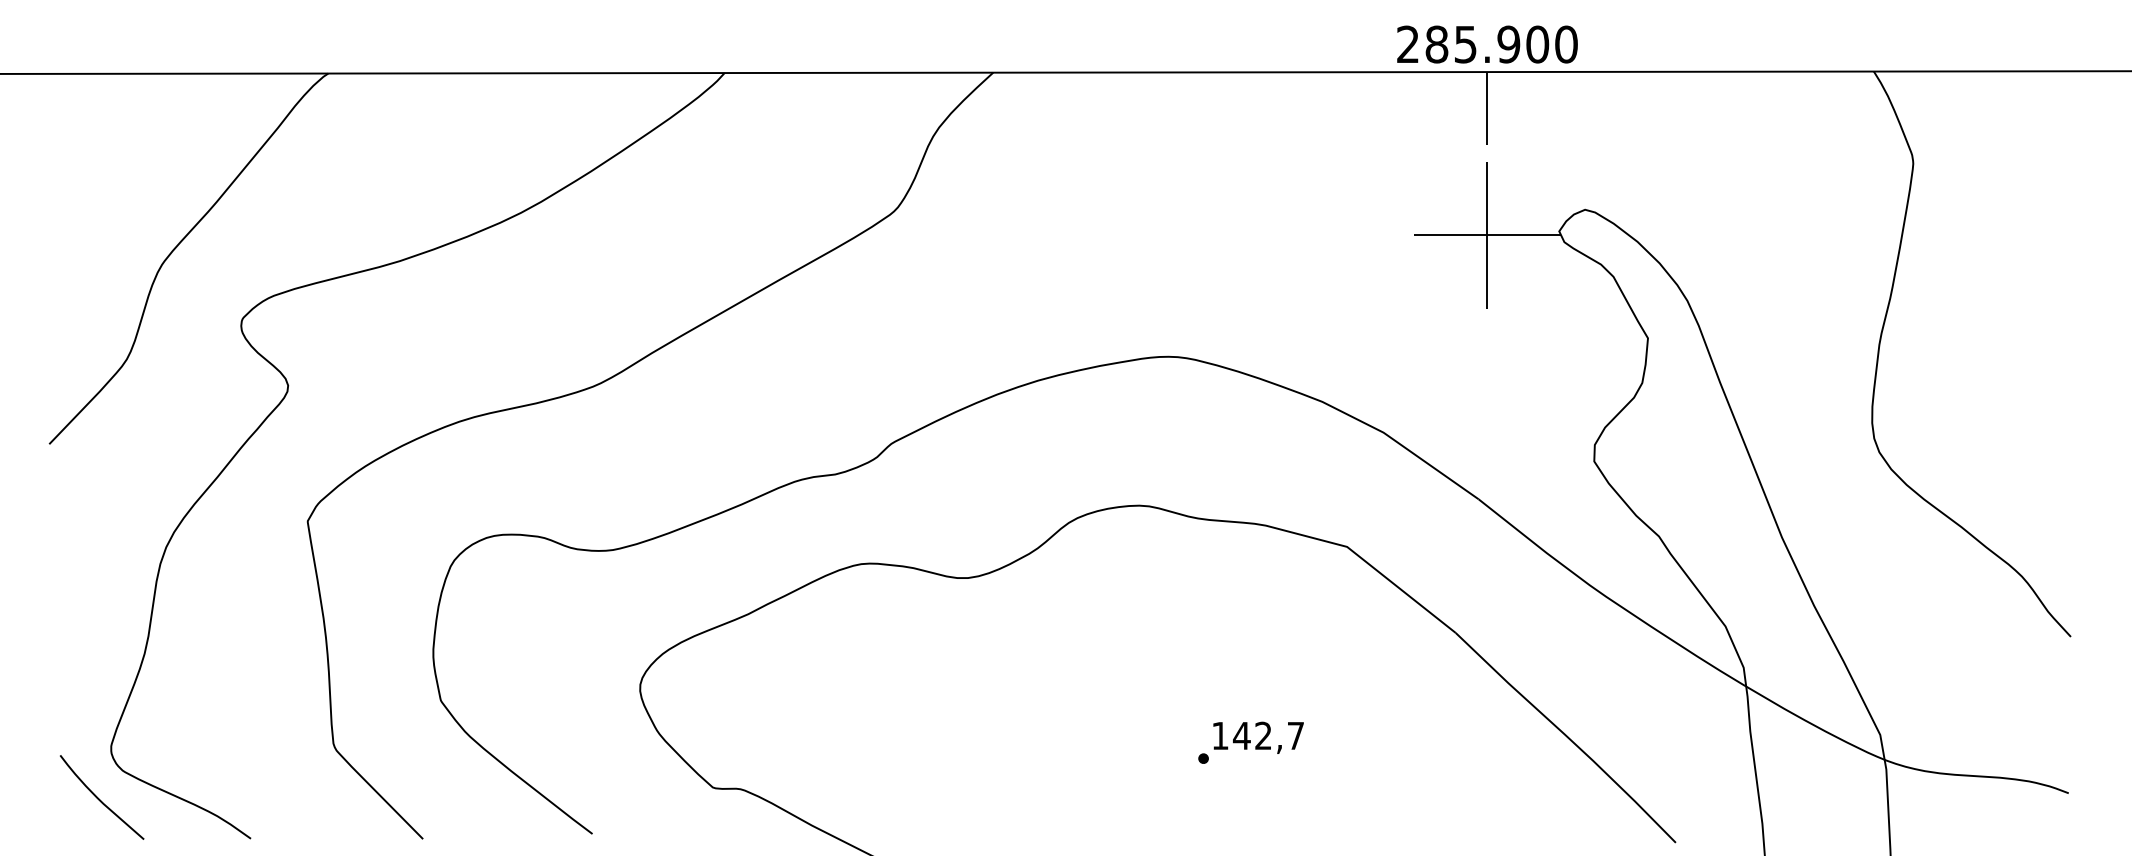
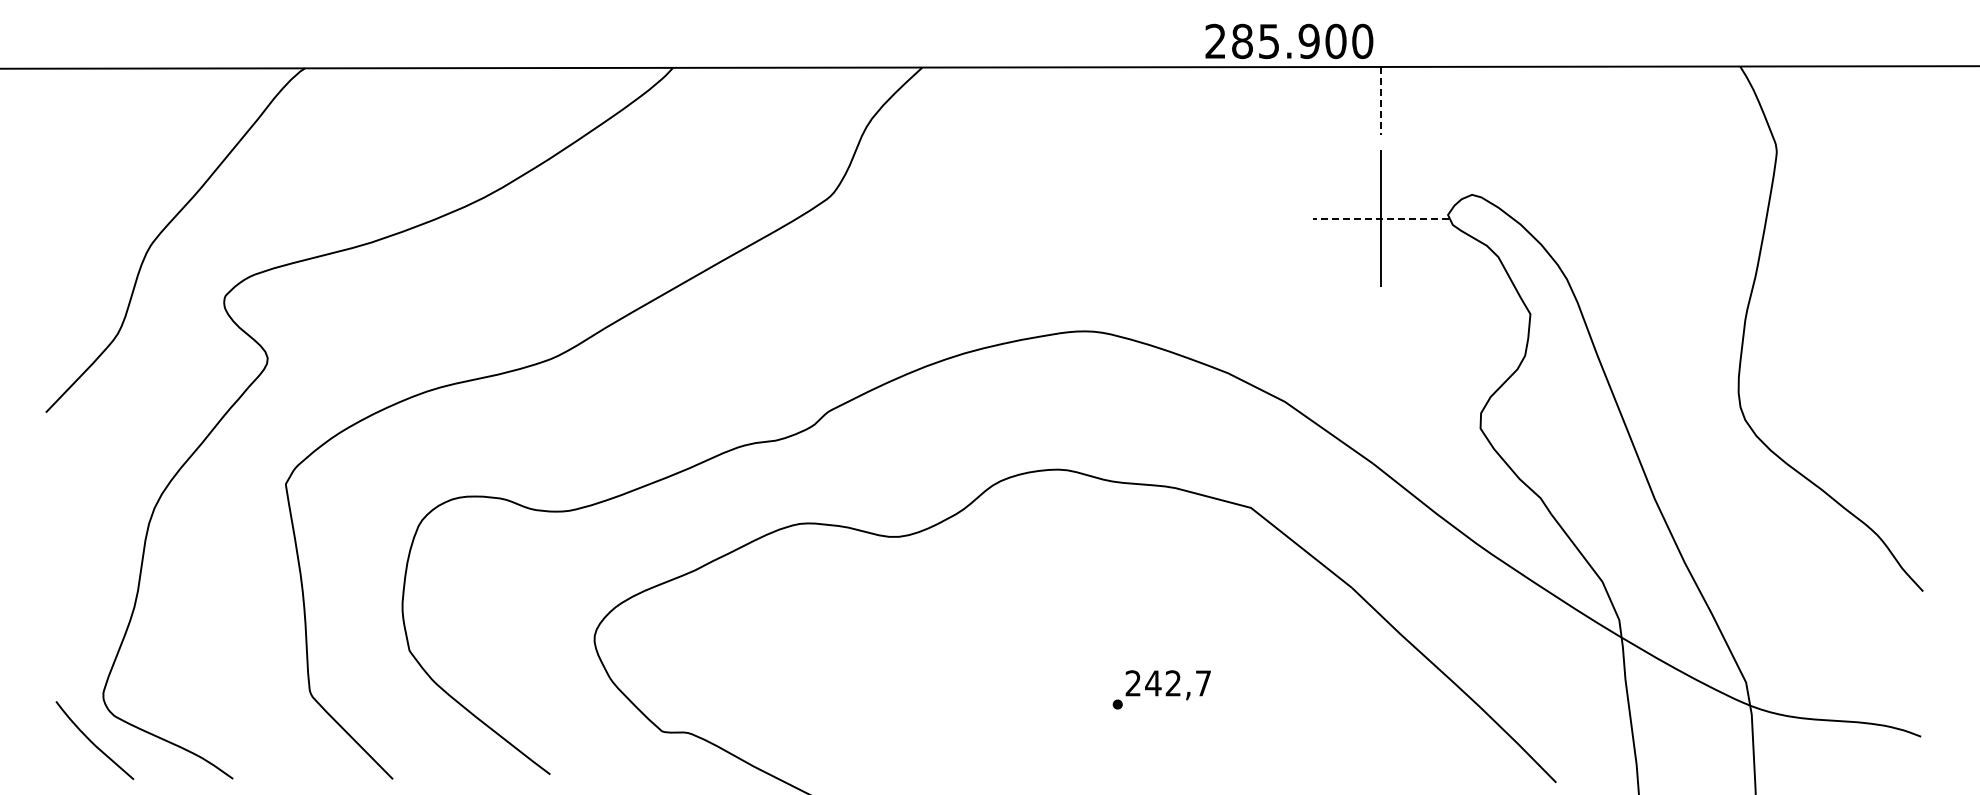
text: (1487, 43) -> (1289, 40), moved
line: (1487, 109) -> (1381, 101), solid -> dashed
line: (1486, 235) -> (1380, 218), solid -> dashed
text: (1219, 735) -> (1132, 683), 142,7 -> 242,7

